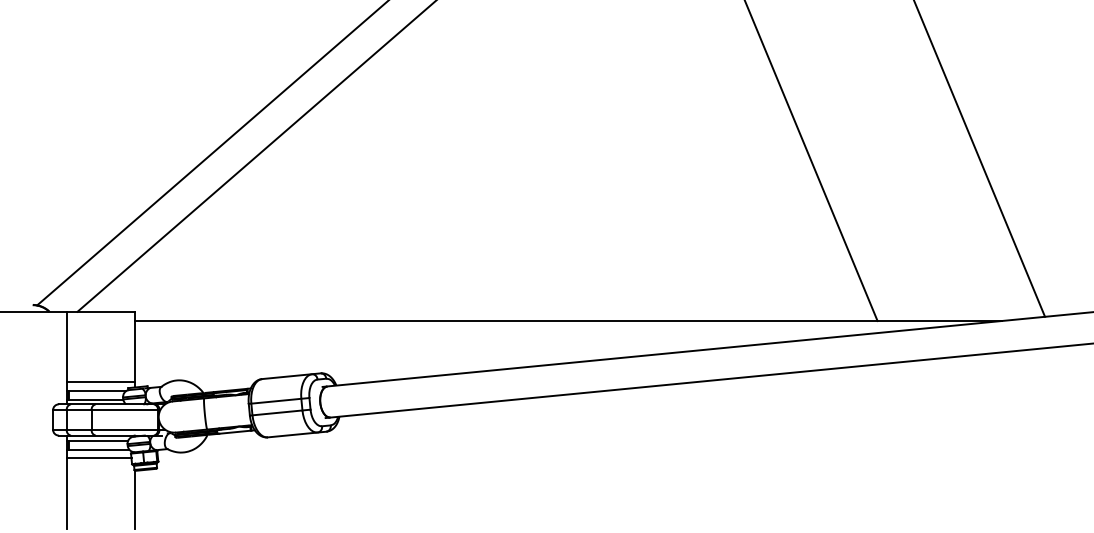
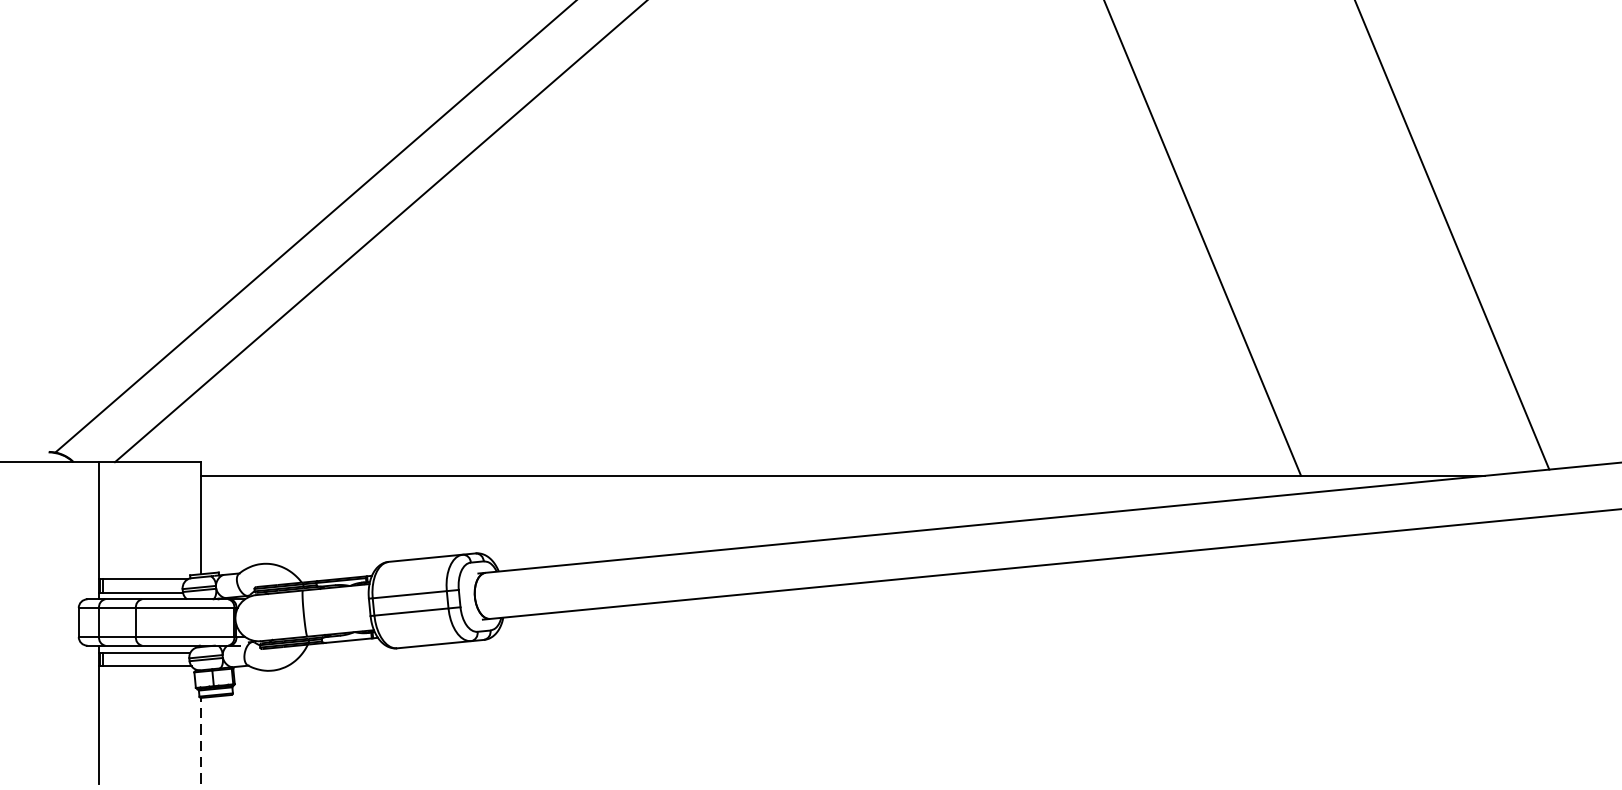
line: (100, 382) -> (149, 566), removed
line: (98, 458) -> (146, 679), removed
line: (135, 499) -> (200, 740), solid -> dashed

